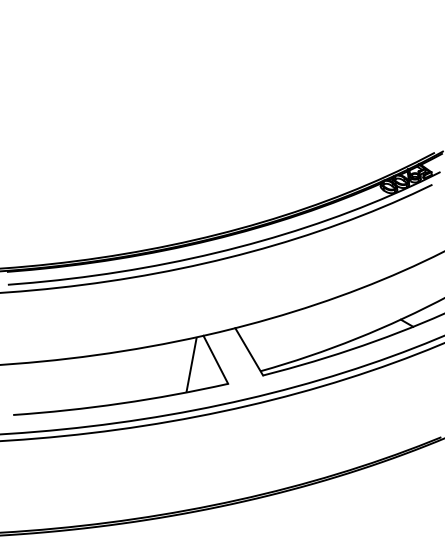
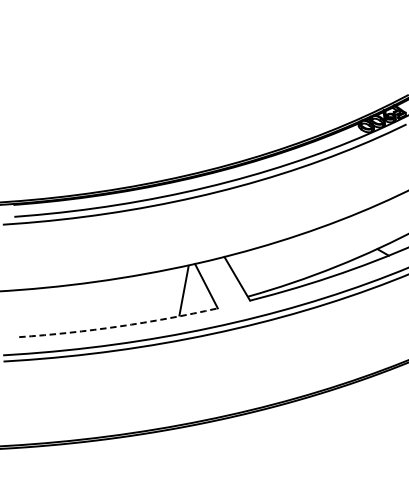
arc: (121, 403) -> (119, 326), solid -> dashed

